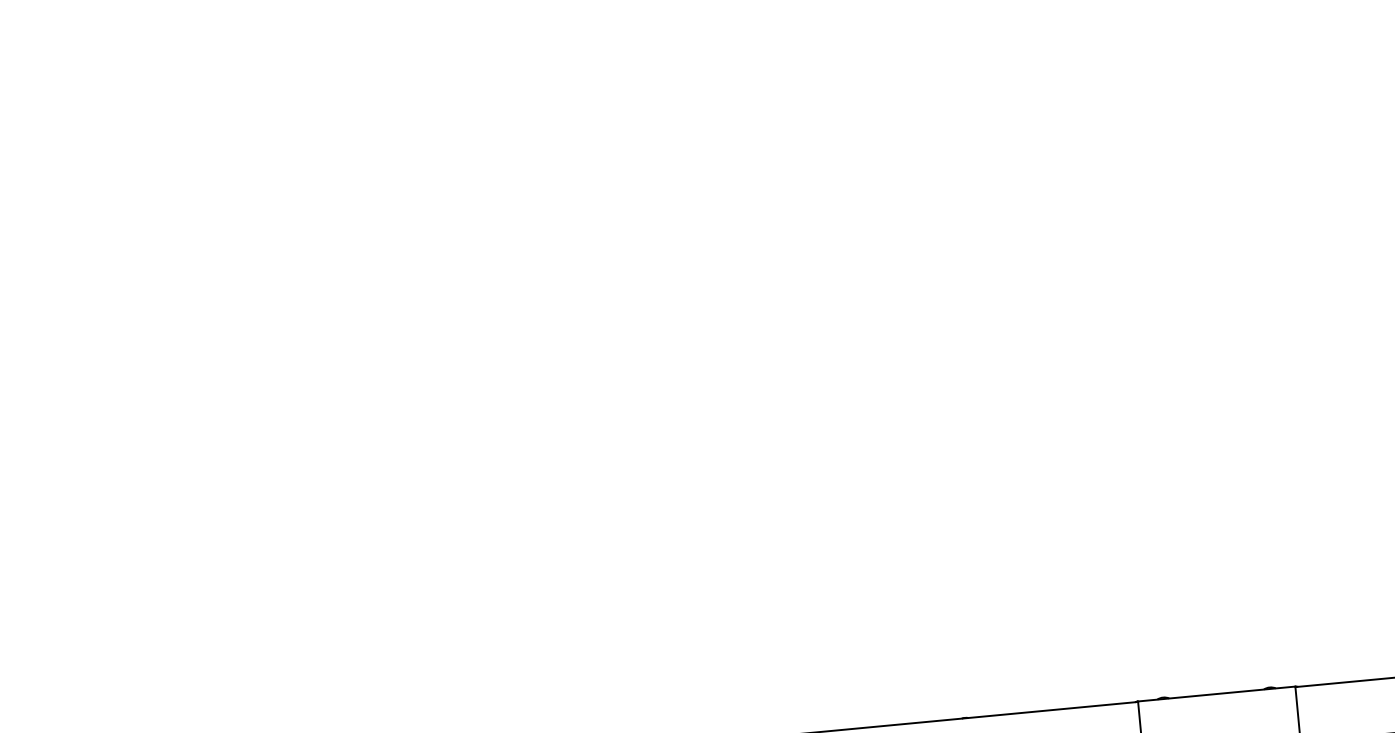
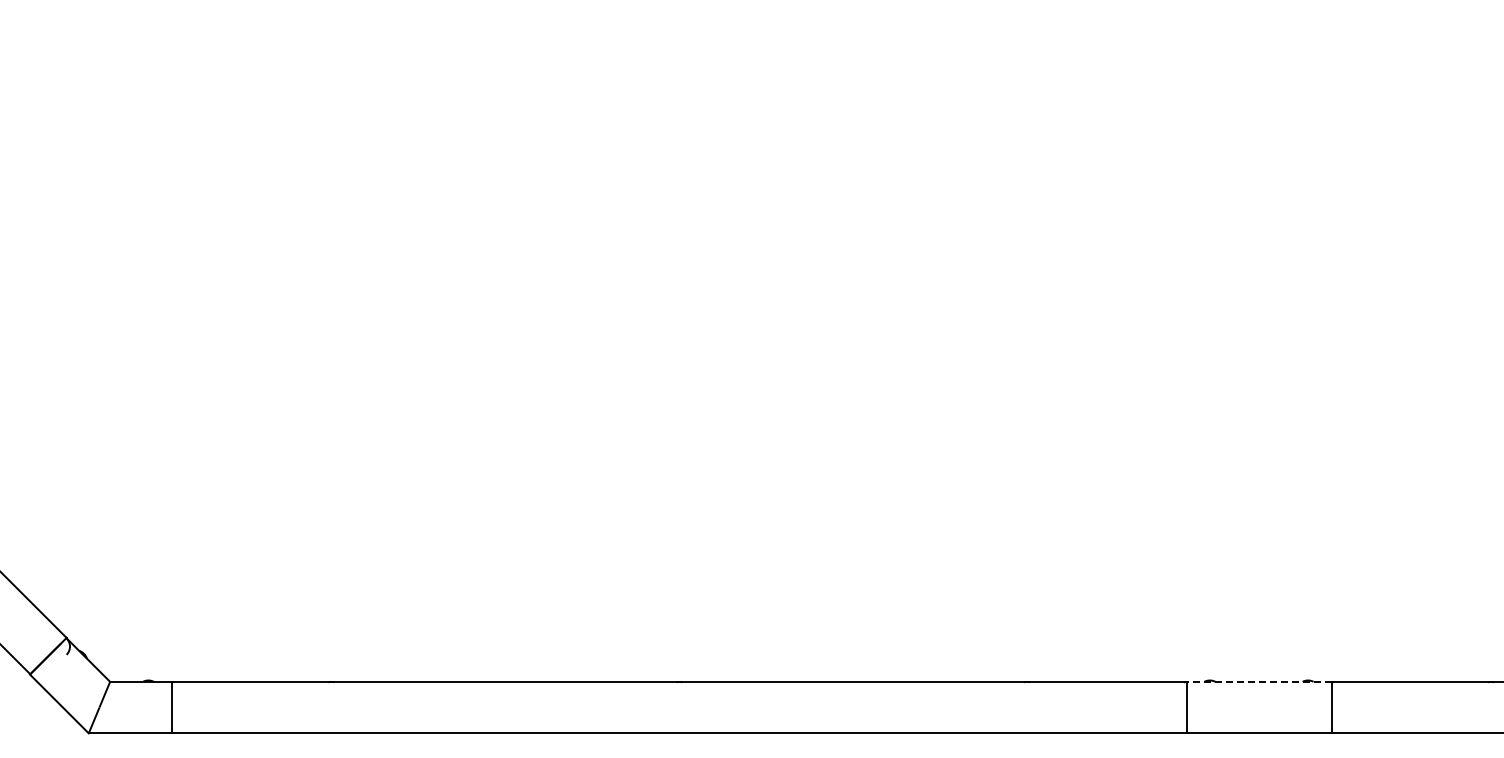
line: (1216, 693) -> (1258, 681), solid -> dashed

